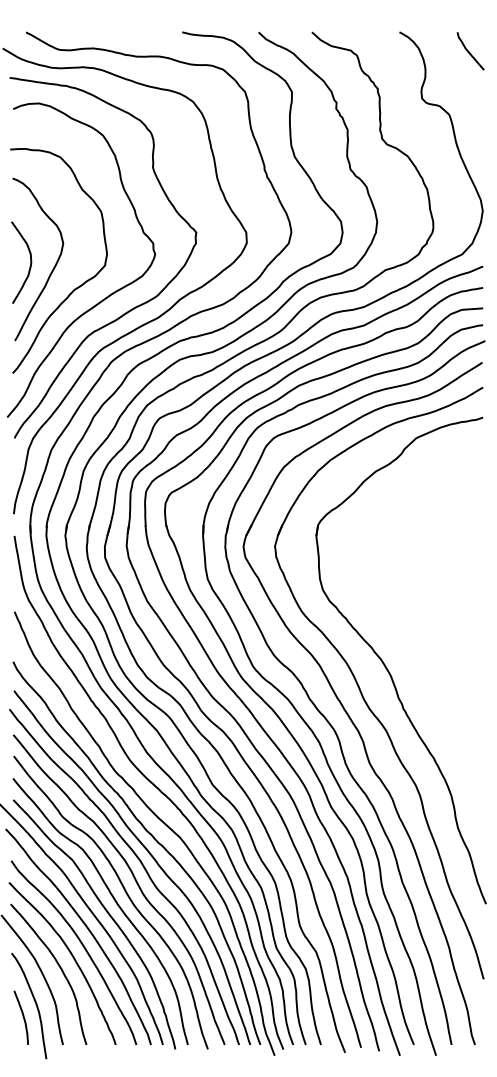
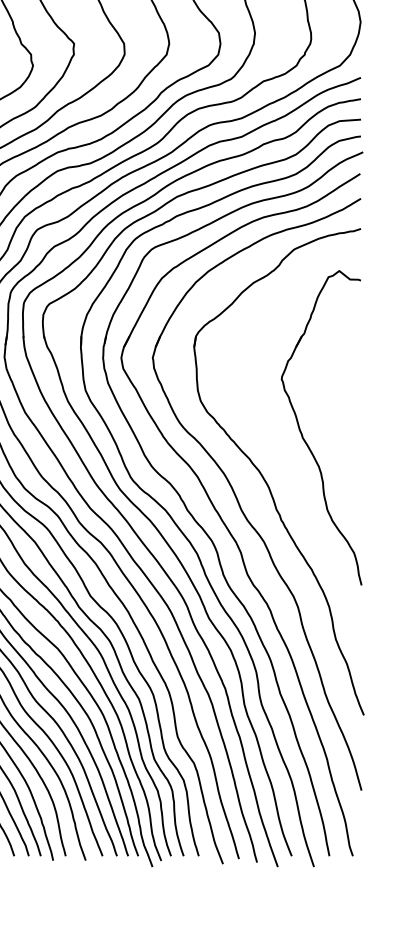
part: (424, 621) -> (302, 432), added

